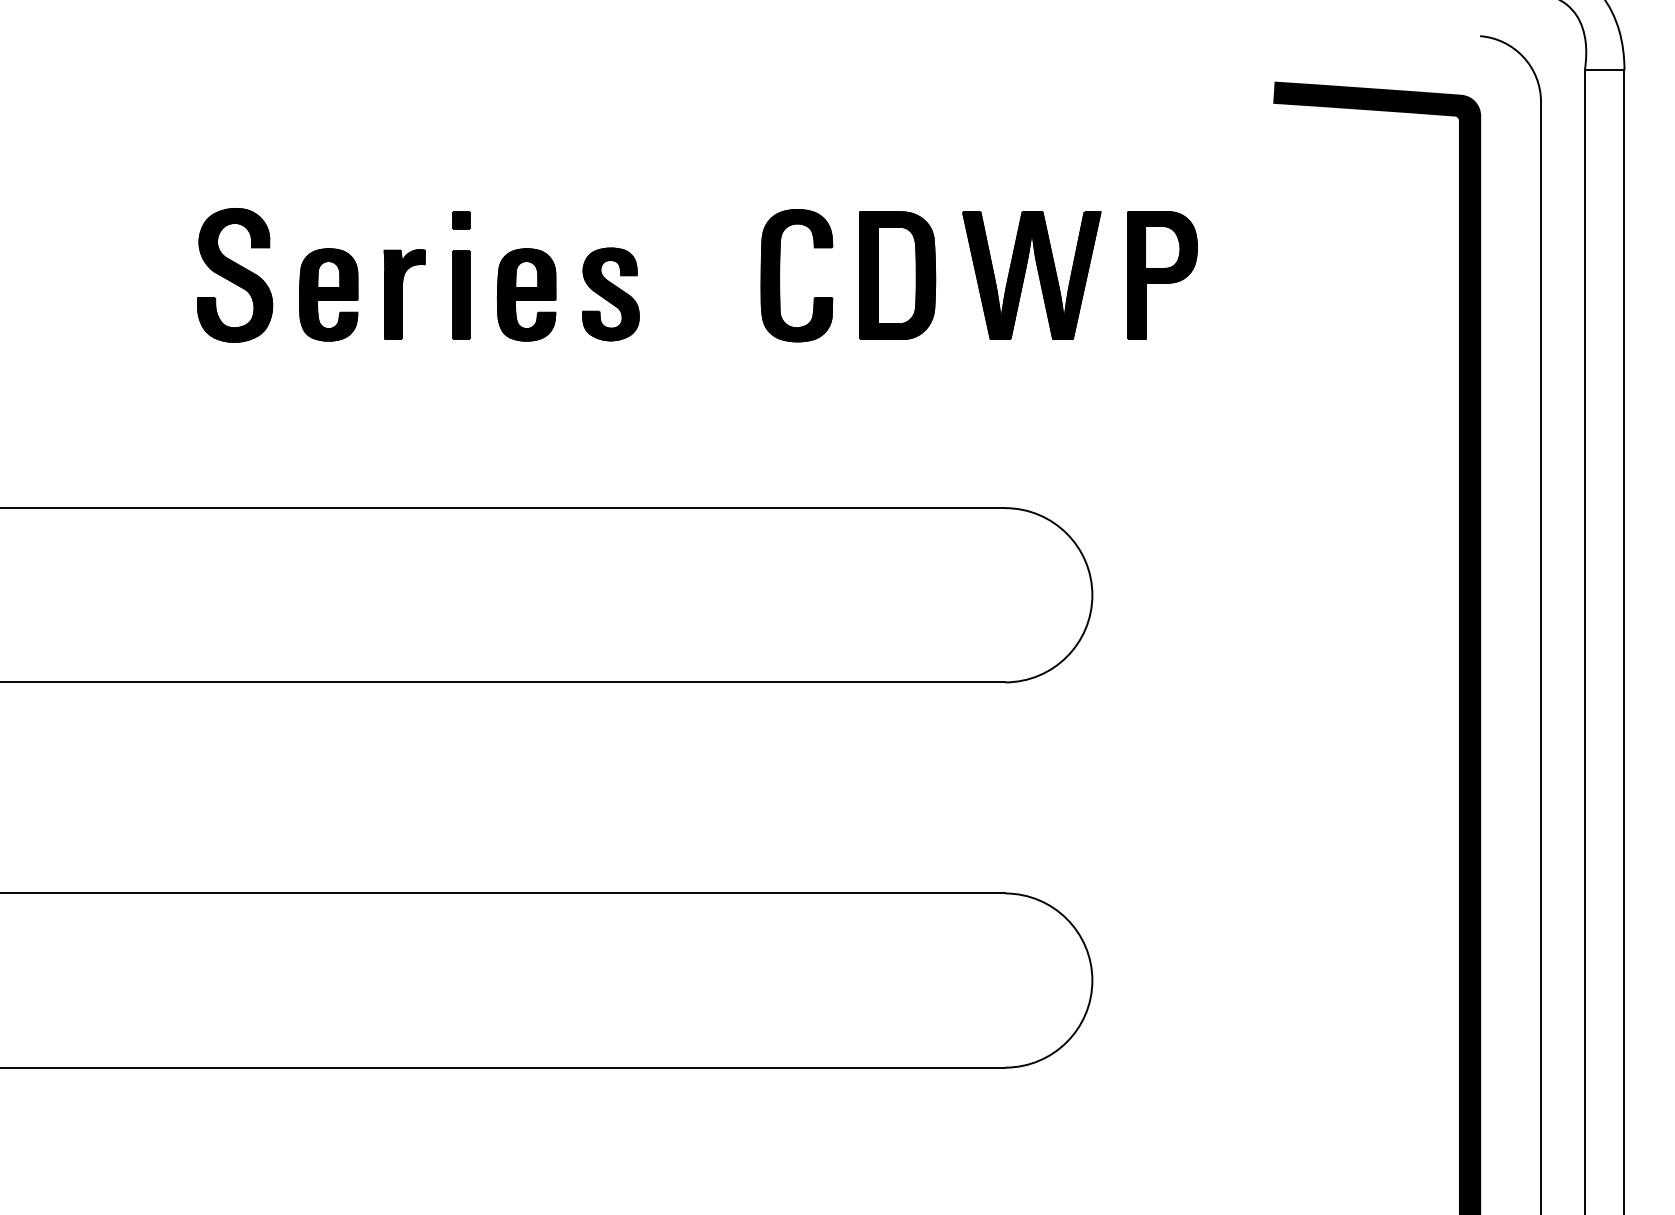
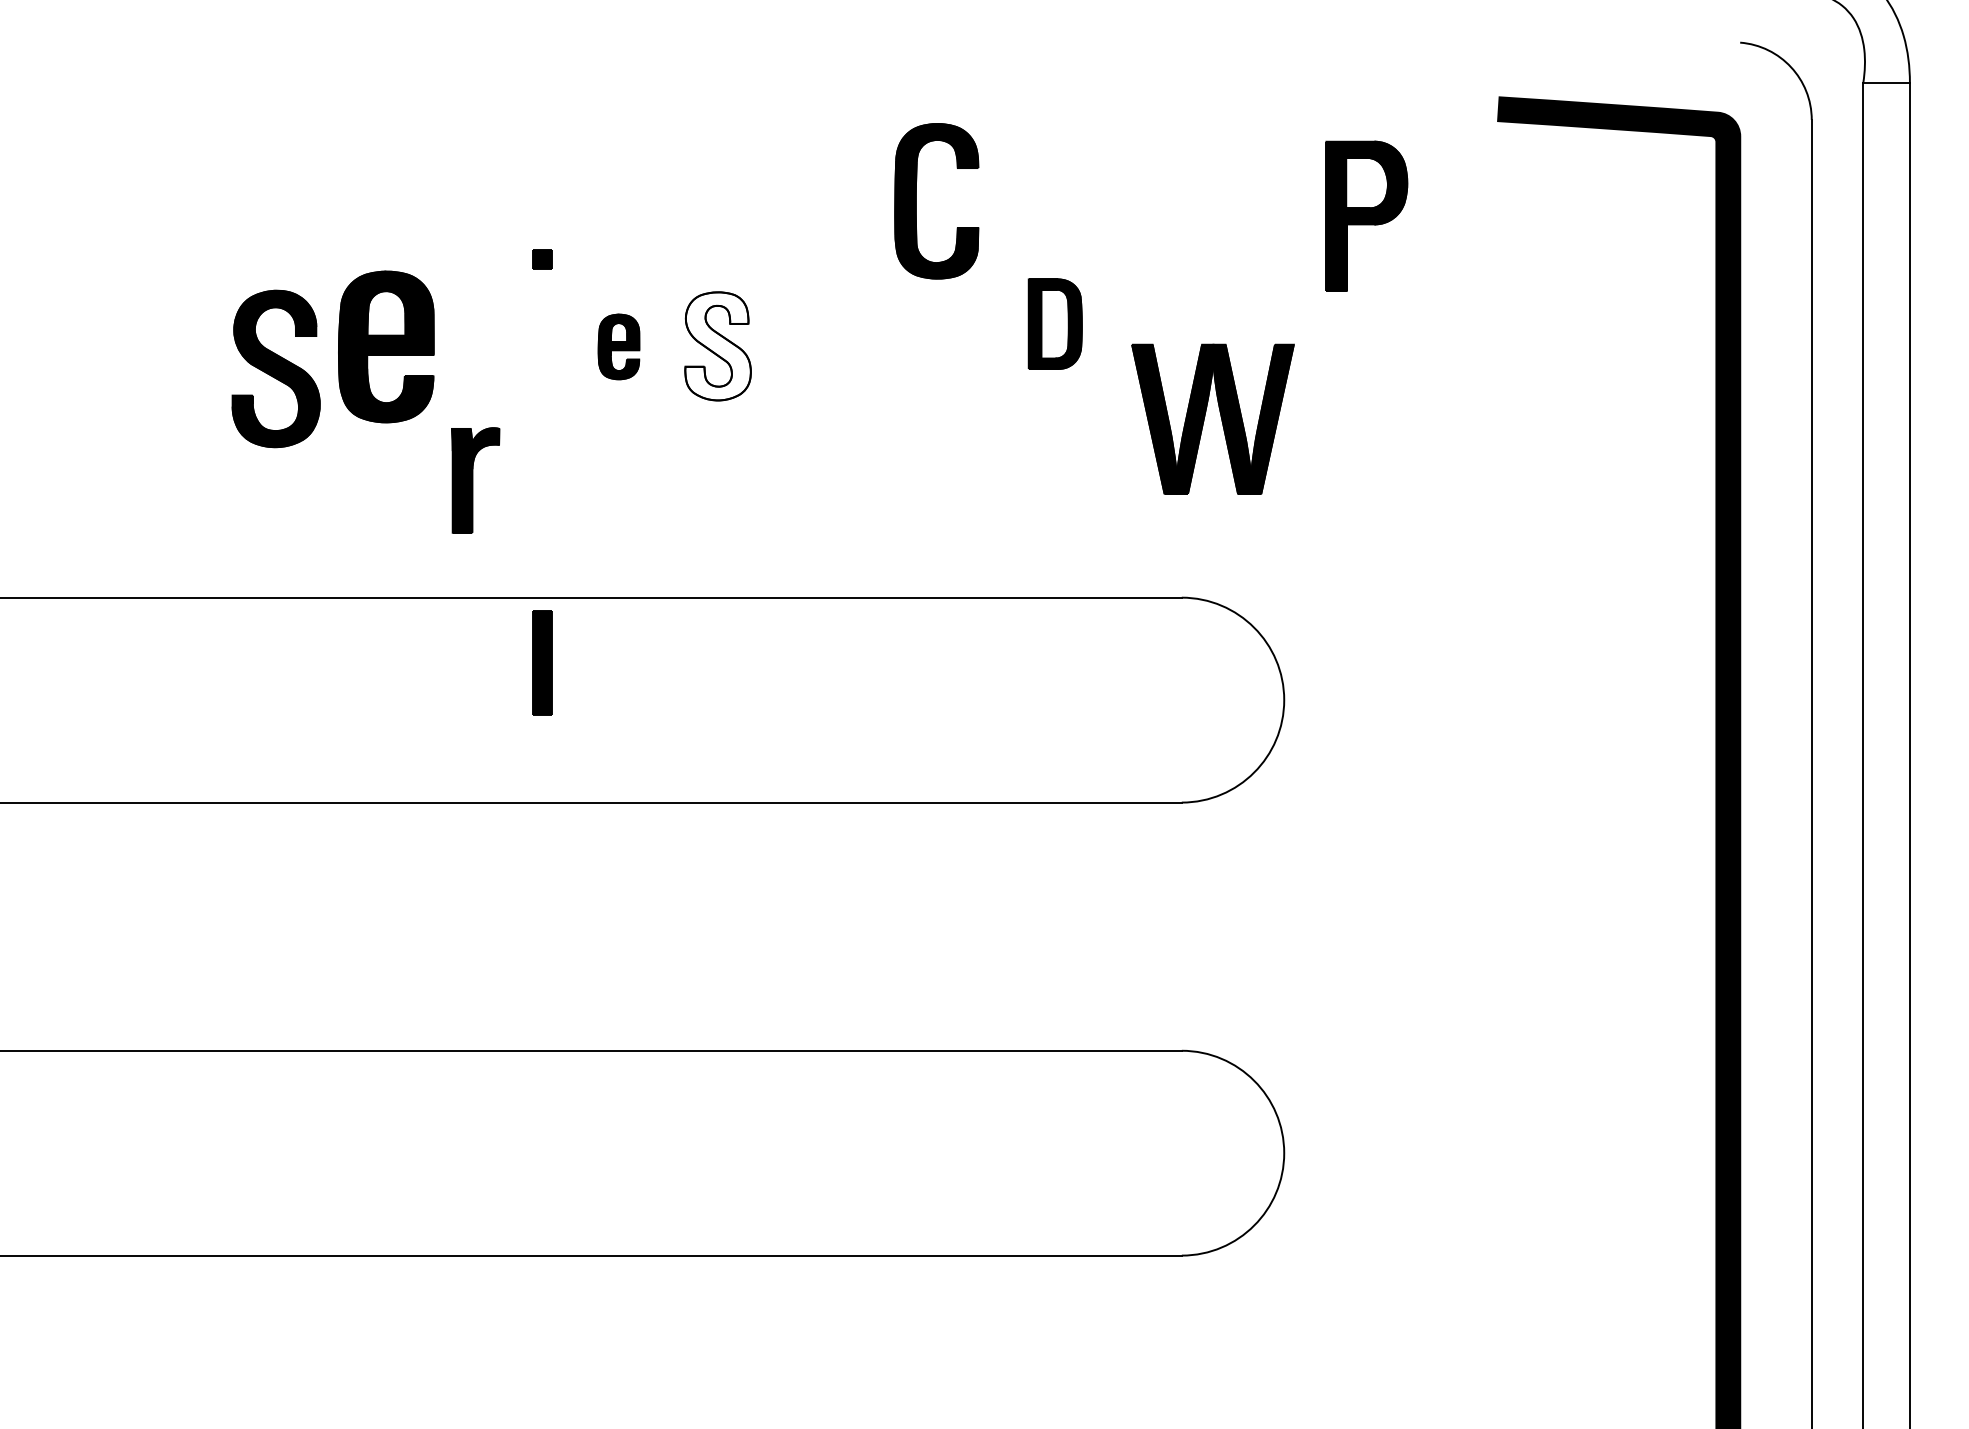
part: (1025, 273) -> (1205, 416), moved
part: (234, 274) -> (275, 368), moved
part: (897, 274) -> (1055, 323), size x0.6
part: (1162, 274) -> (1366, 215), moved
part: (779, 275) -> (916, 201), moved
part: (328, 294) -> (385, 346), size x1.4
part: (404, 294) -> (475, 480), moved
part: (461, 294) -> (542, 662), moved
part: (526, 294) -> (618, 346), size x0.6
fill: (610, 294) -> (717, 346), removed

